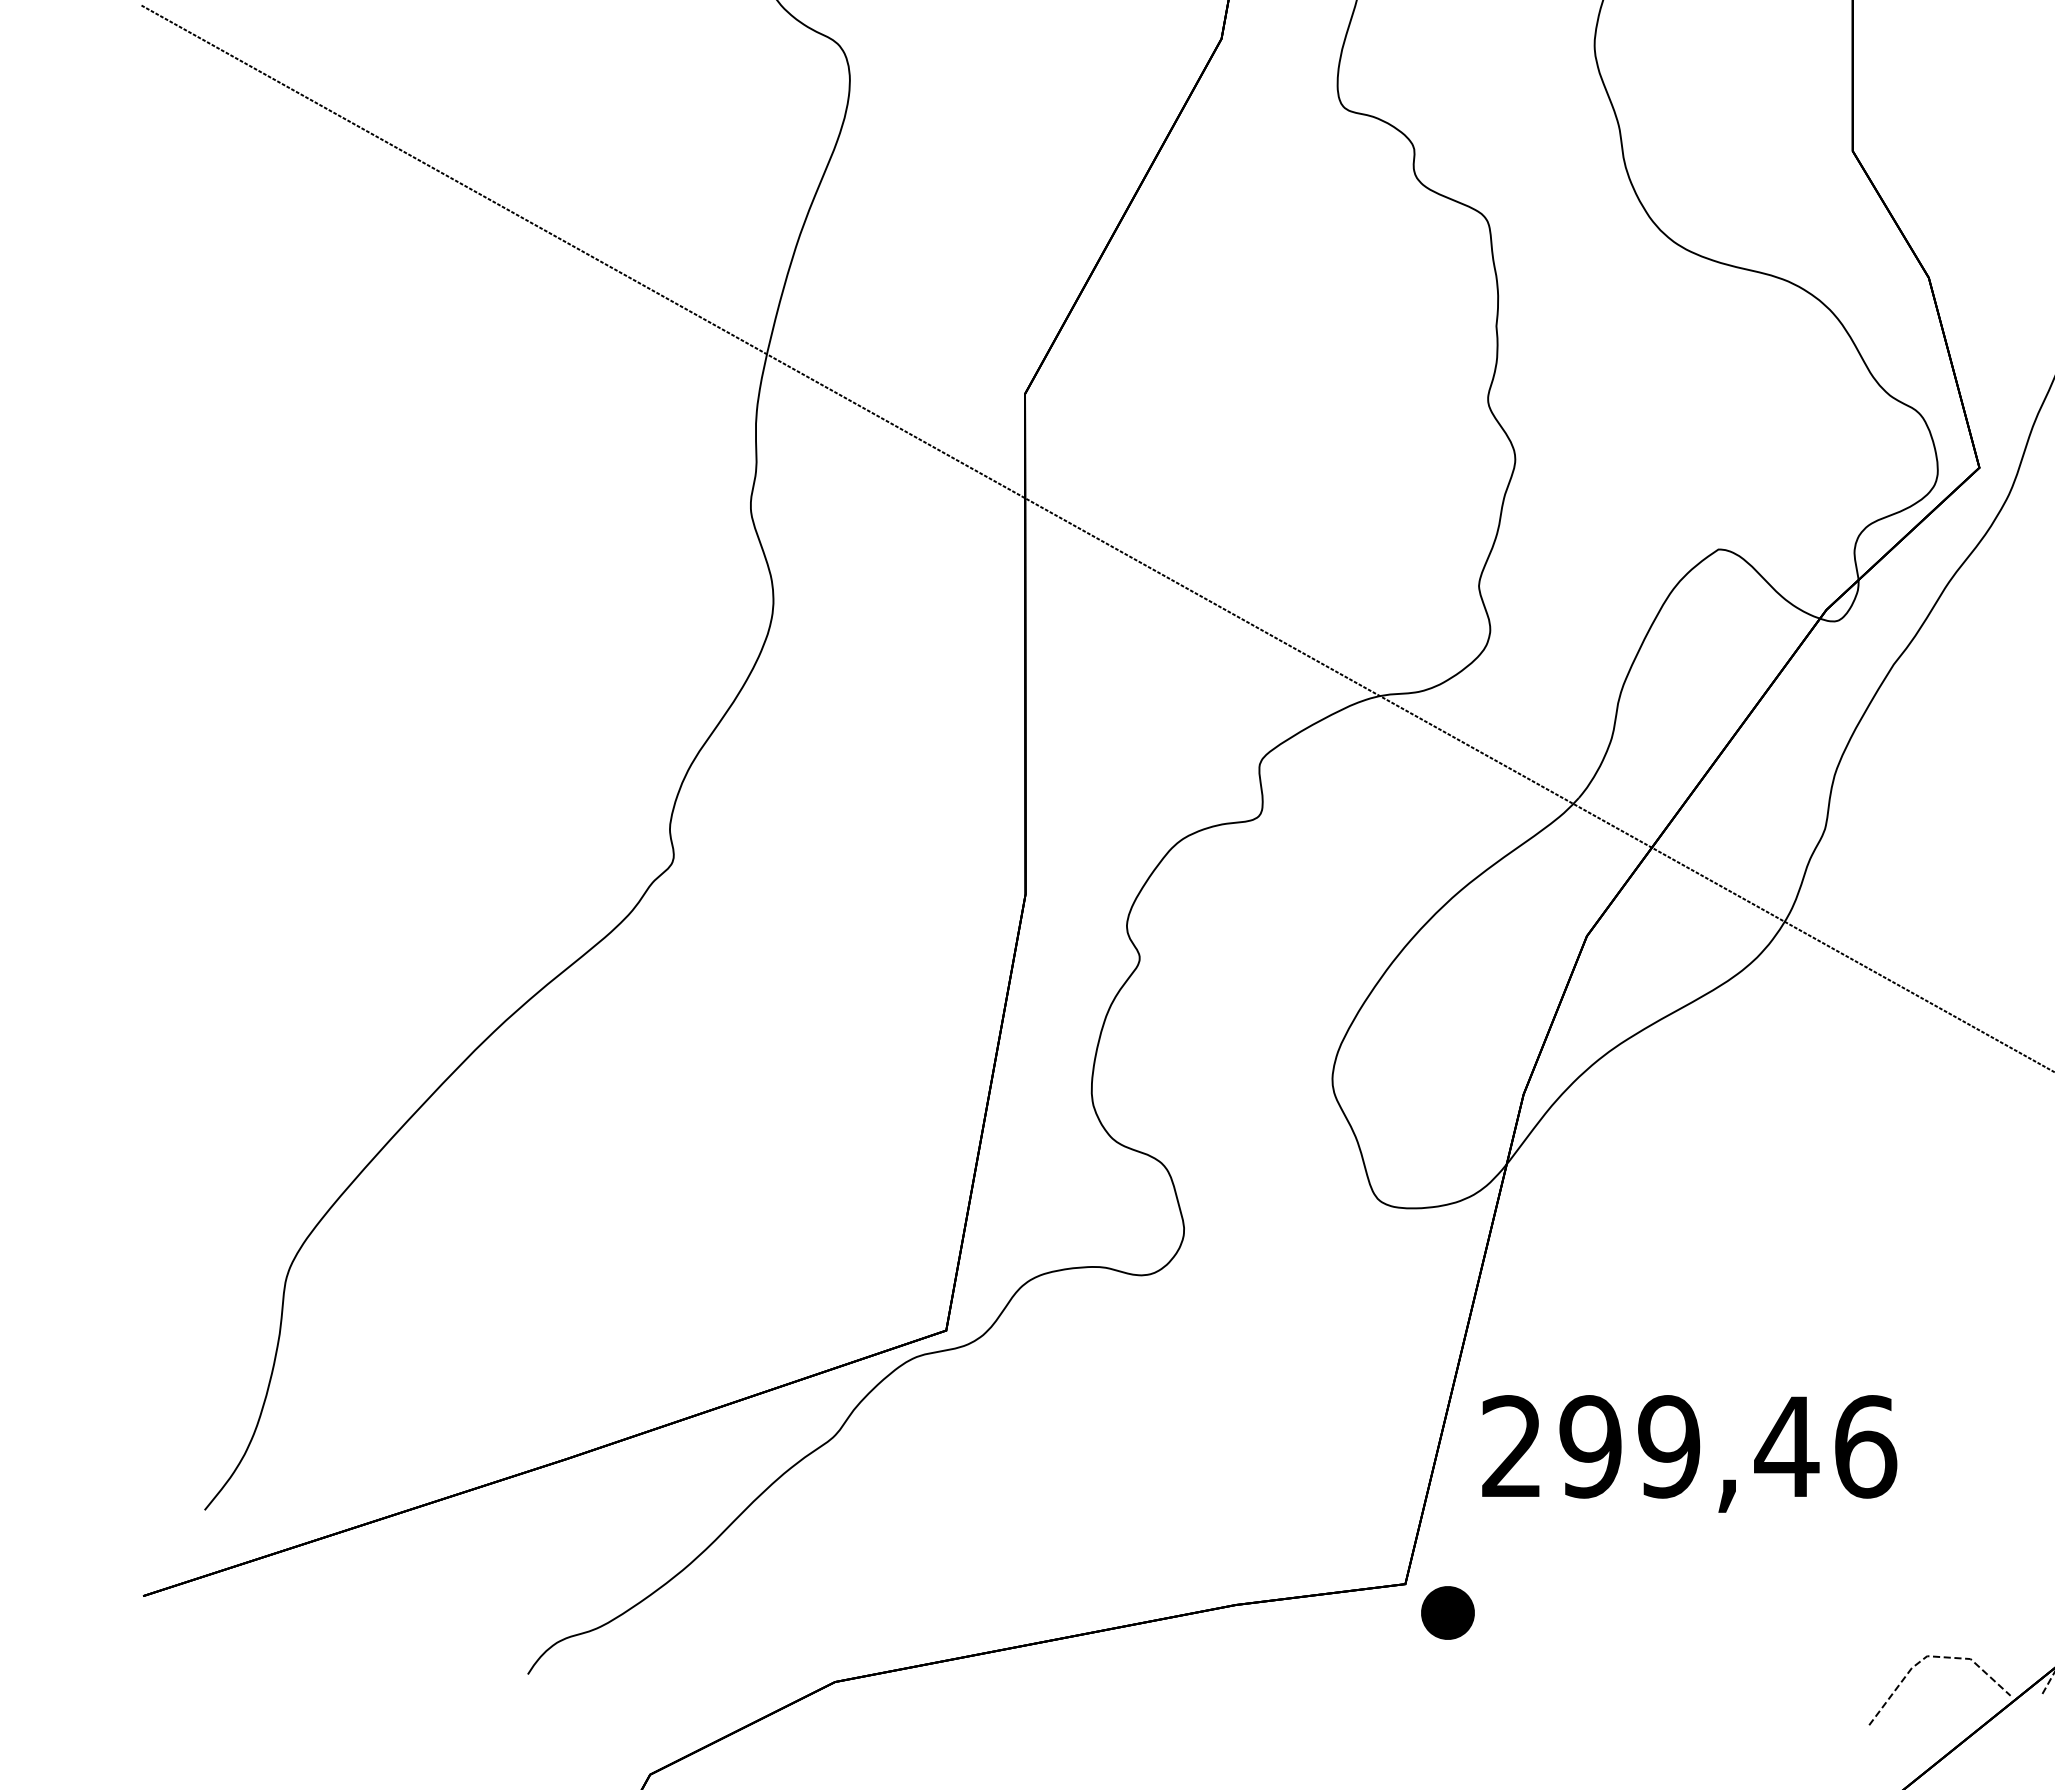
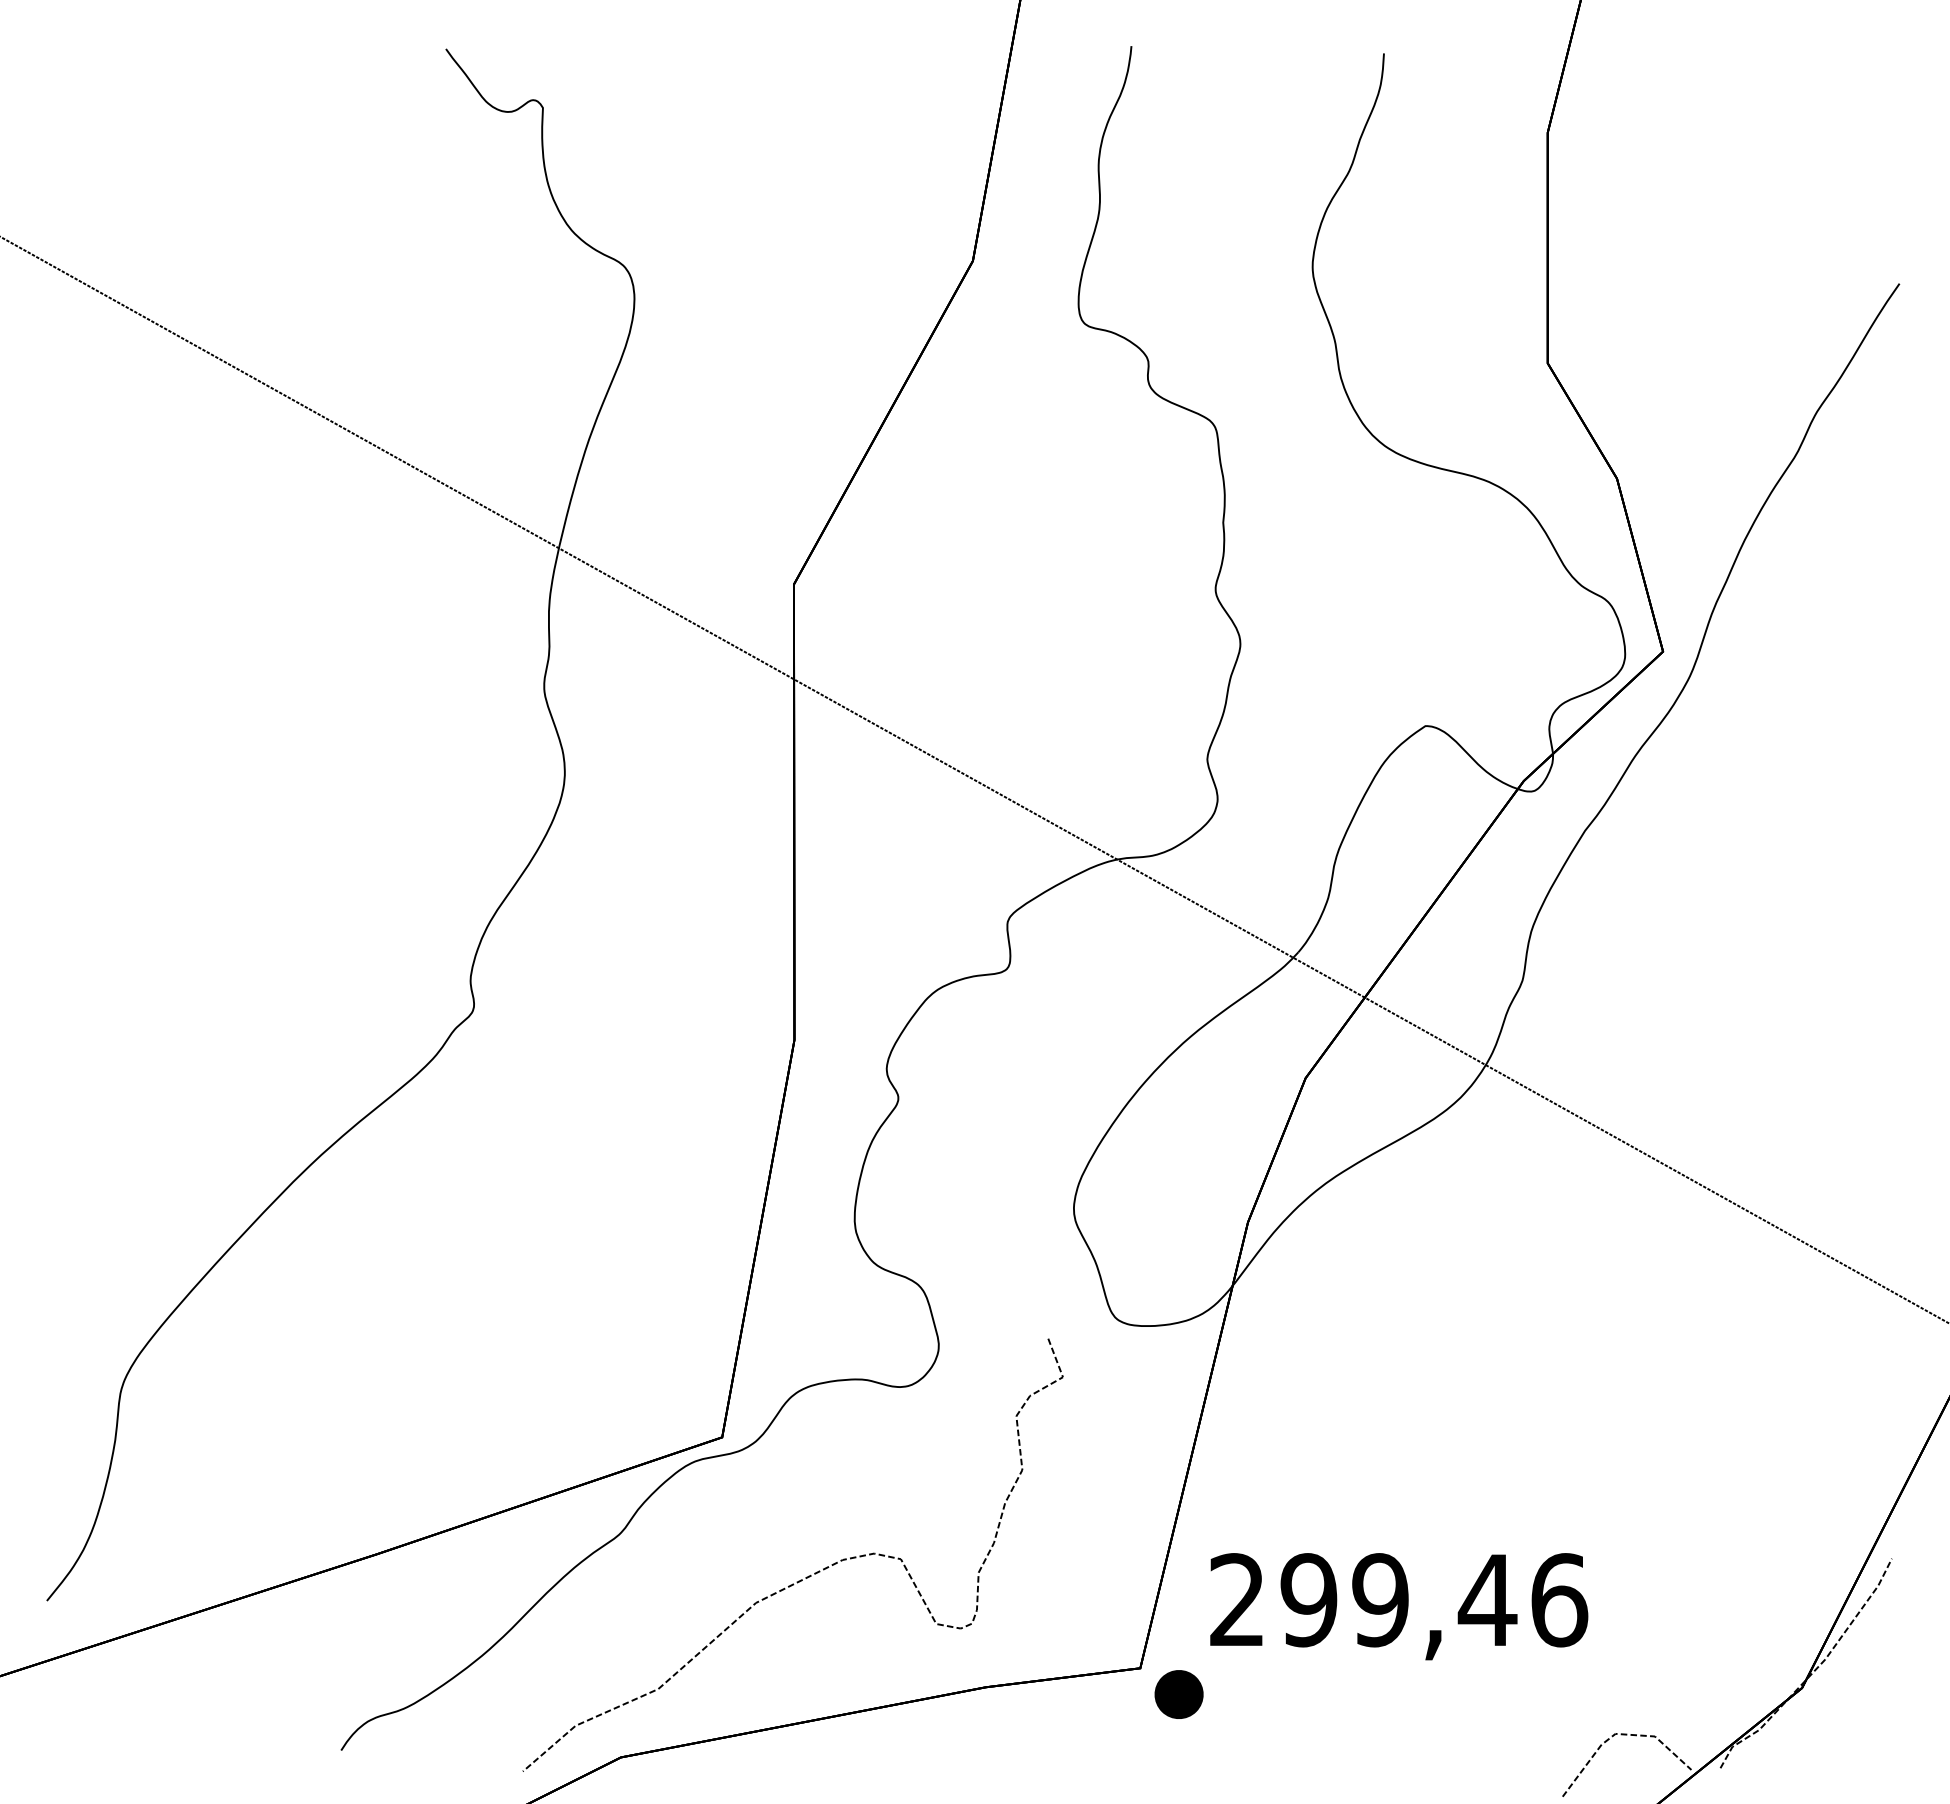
text: (1689, 1453) -> (1399, 1606), moved
curve: (1038, 1483) -> (806, 1576), added

